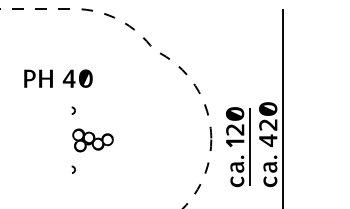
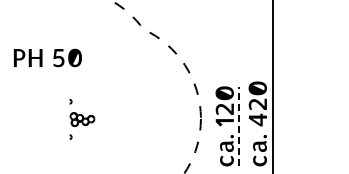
text: (77, 78) -> (67, 57), 40 -> 50
part: (92, 139) -> (82, 118), size x0.6
line: (249, 146) -> (239, 125), solid -> dashed

